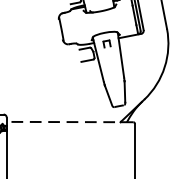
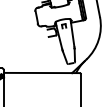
line: (69, 122) -> (41, 73), dashed -> solid

